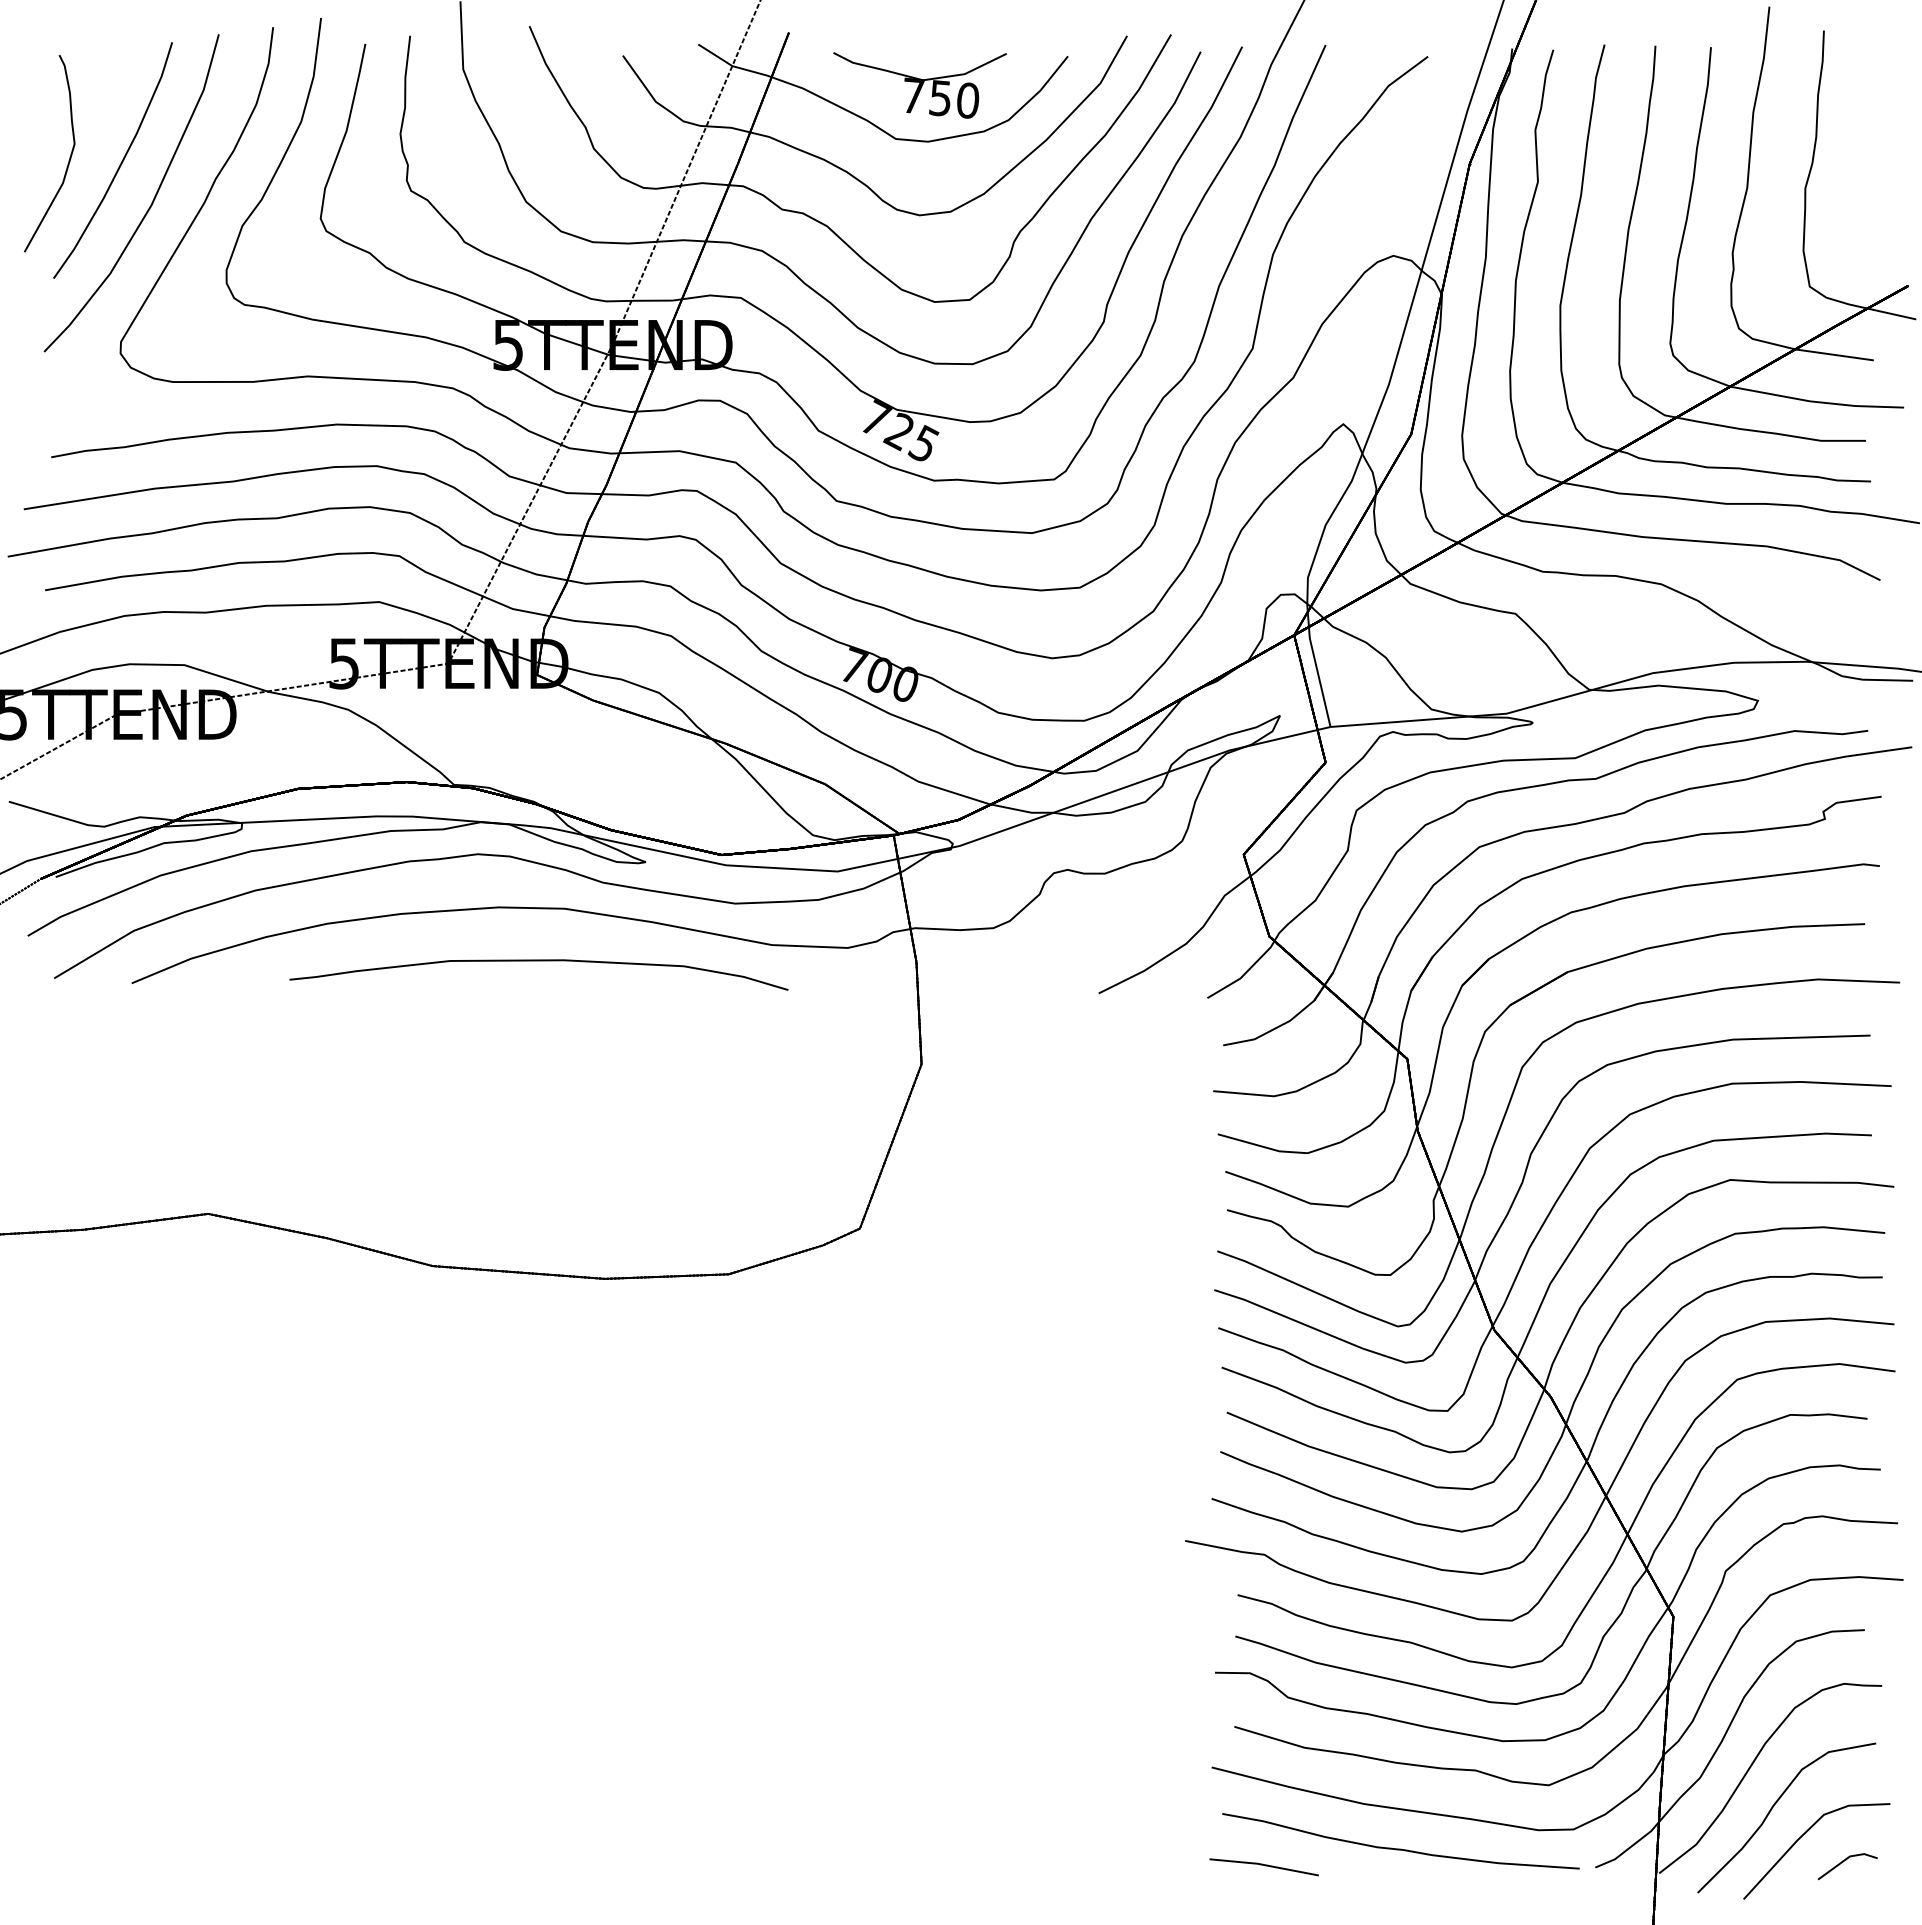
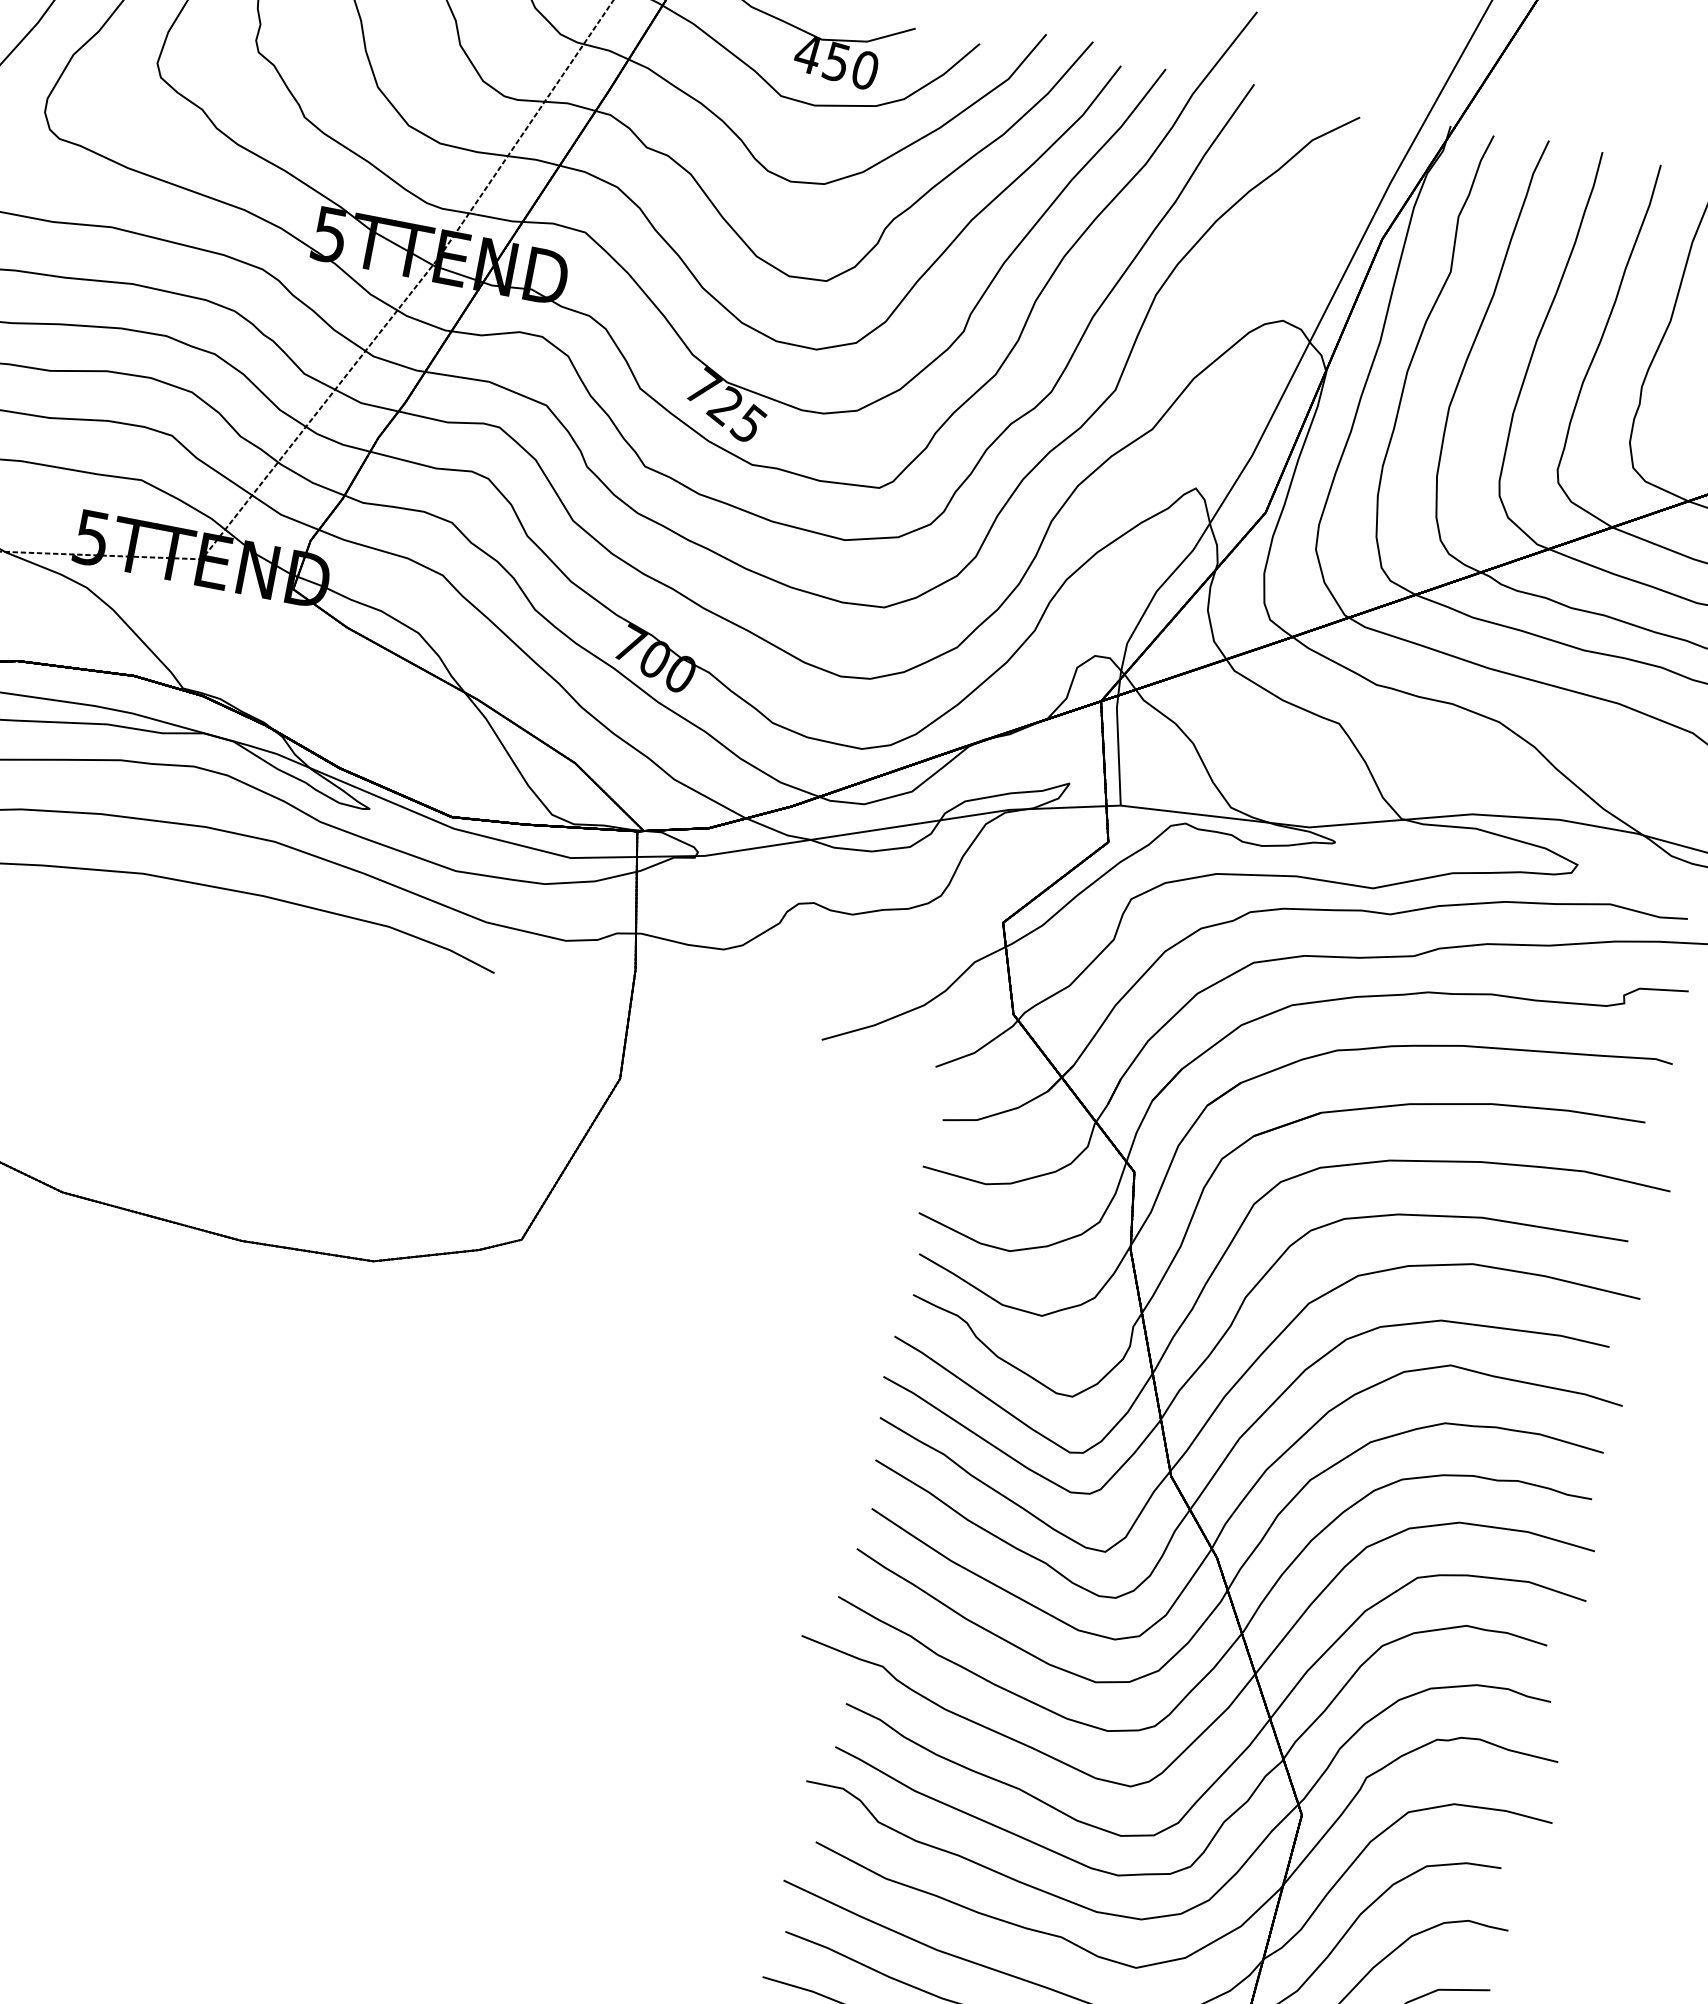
text: (912, 95) -> (807, 53), 750 -> 450

